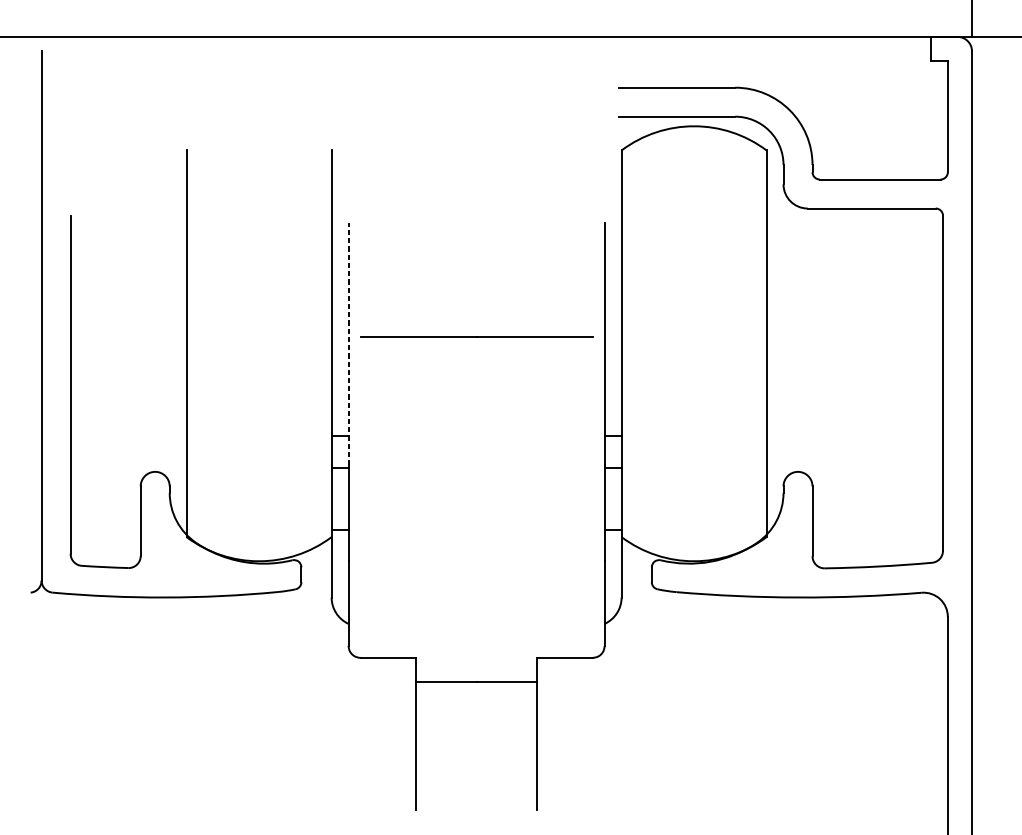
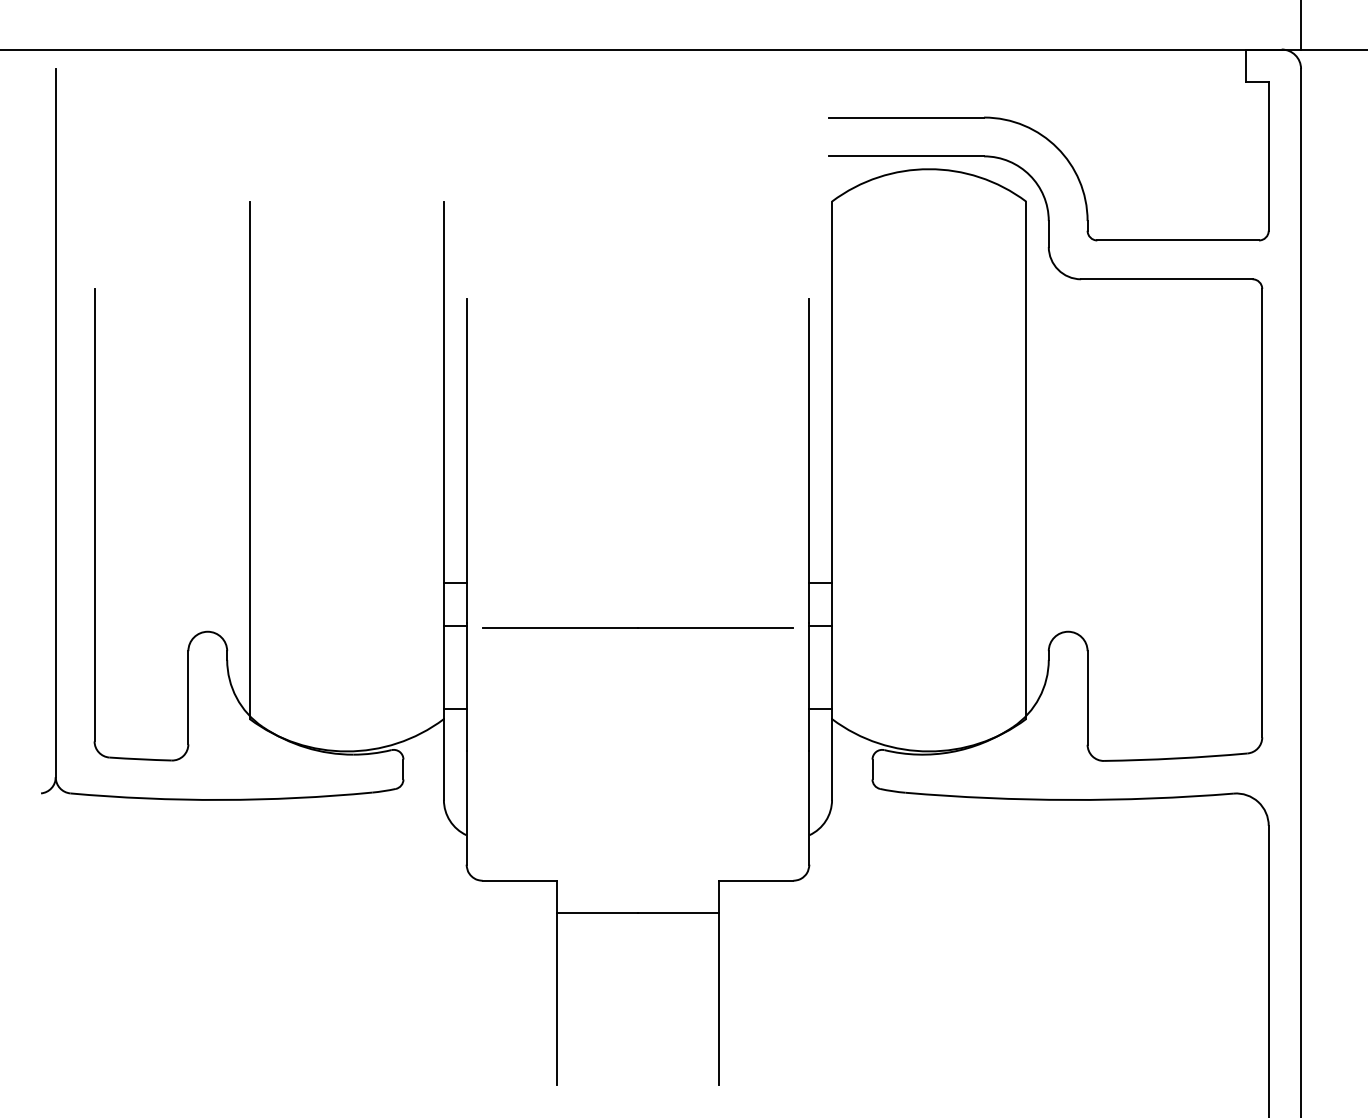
line: (476, 336) -> (637, 627), moved
line: (348, 343) -> (466, 460), dashed -> solid

